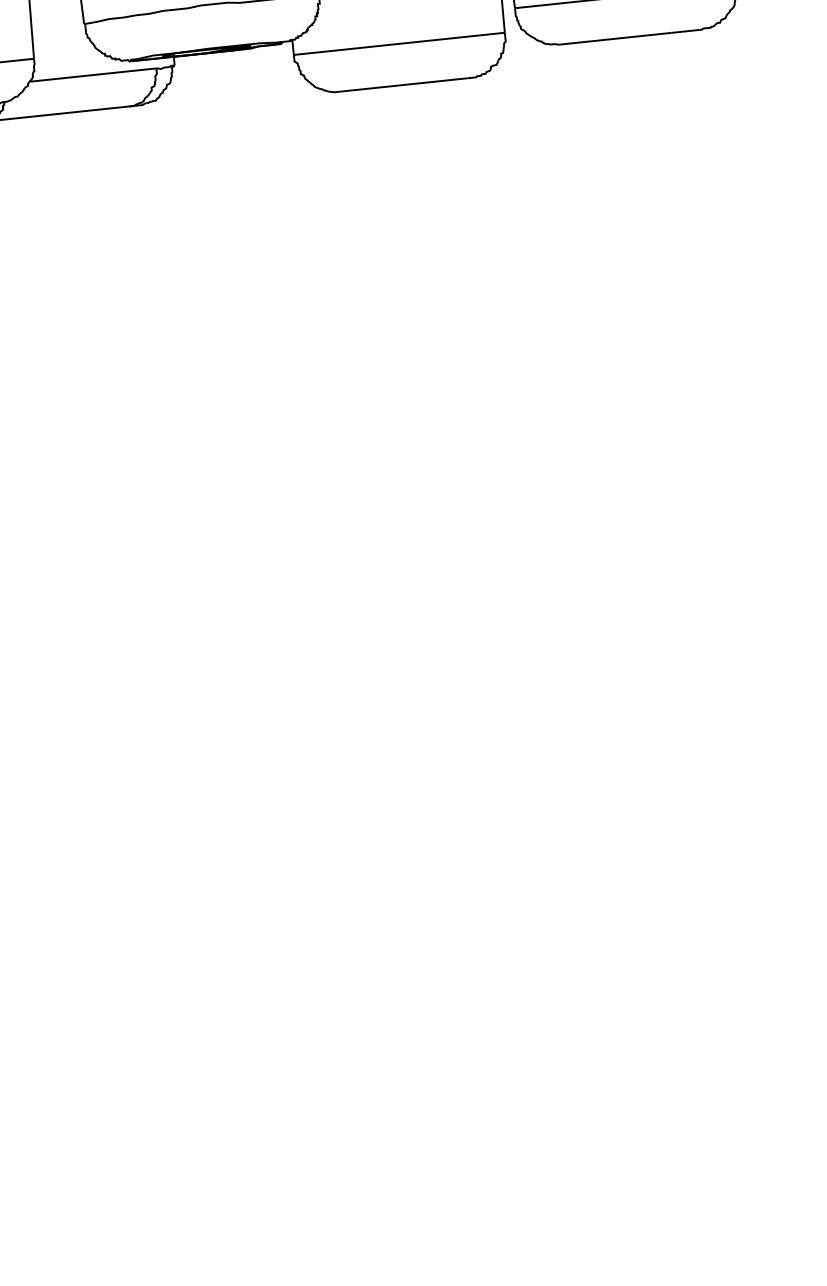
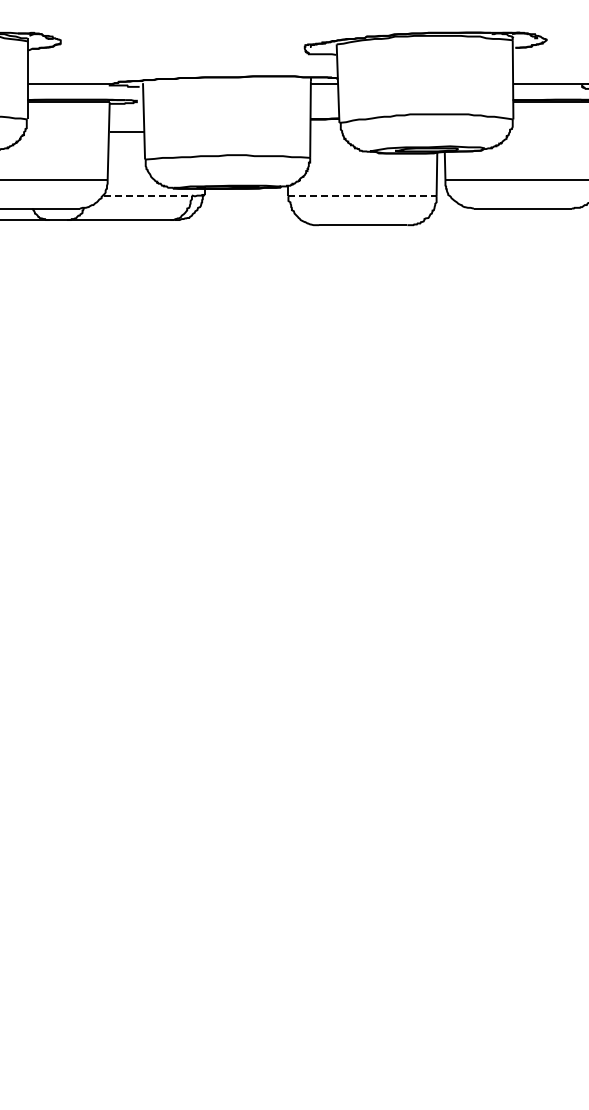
line: (400, 44) -> (363, 196), solid -> dashed
line: (94, 74) -> (148, 195), solid -> dashed

